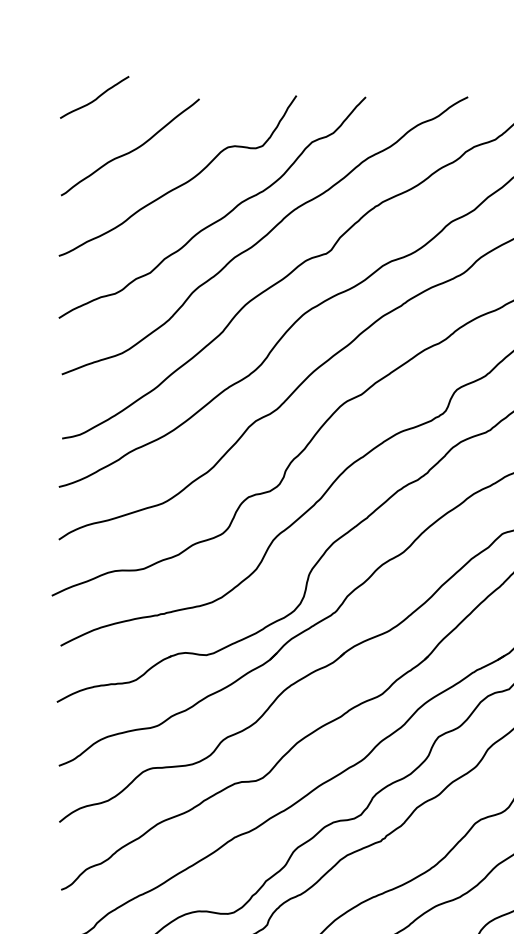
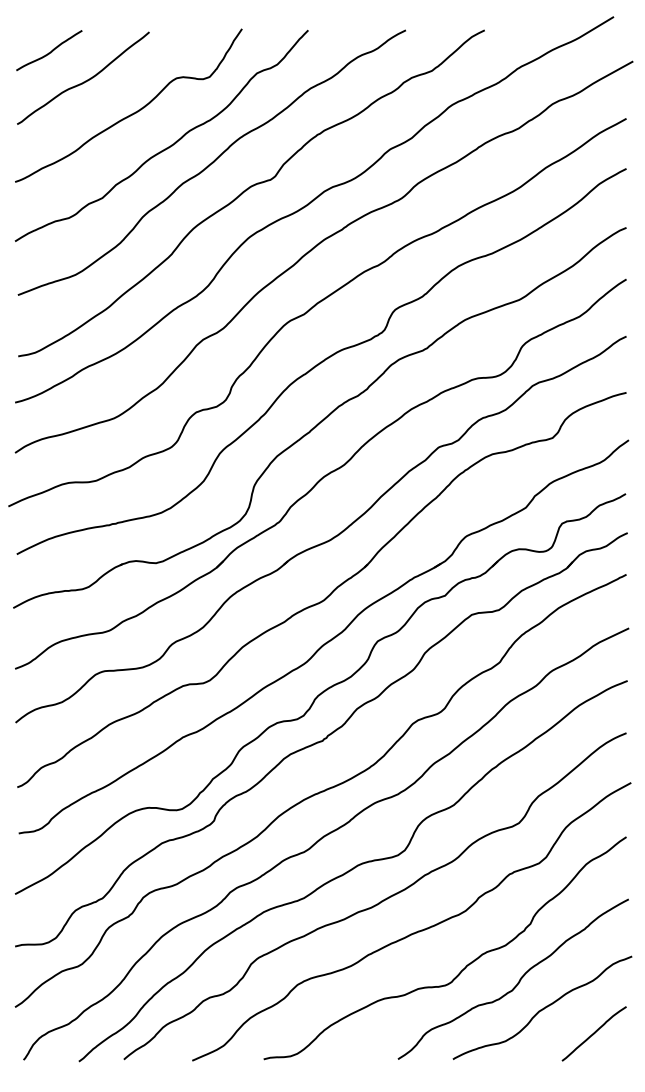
curve: (95, 98) -> (50, 51), moved

